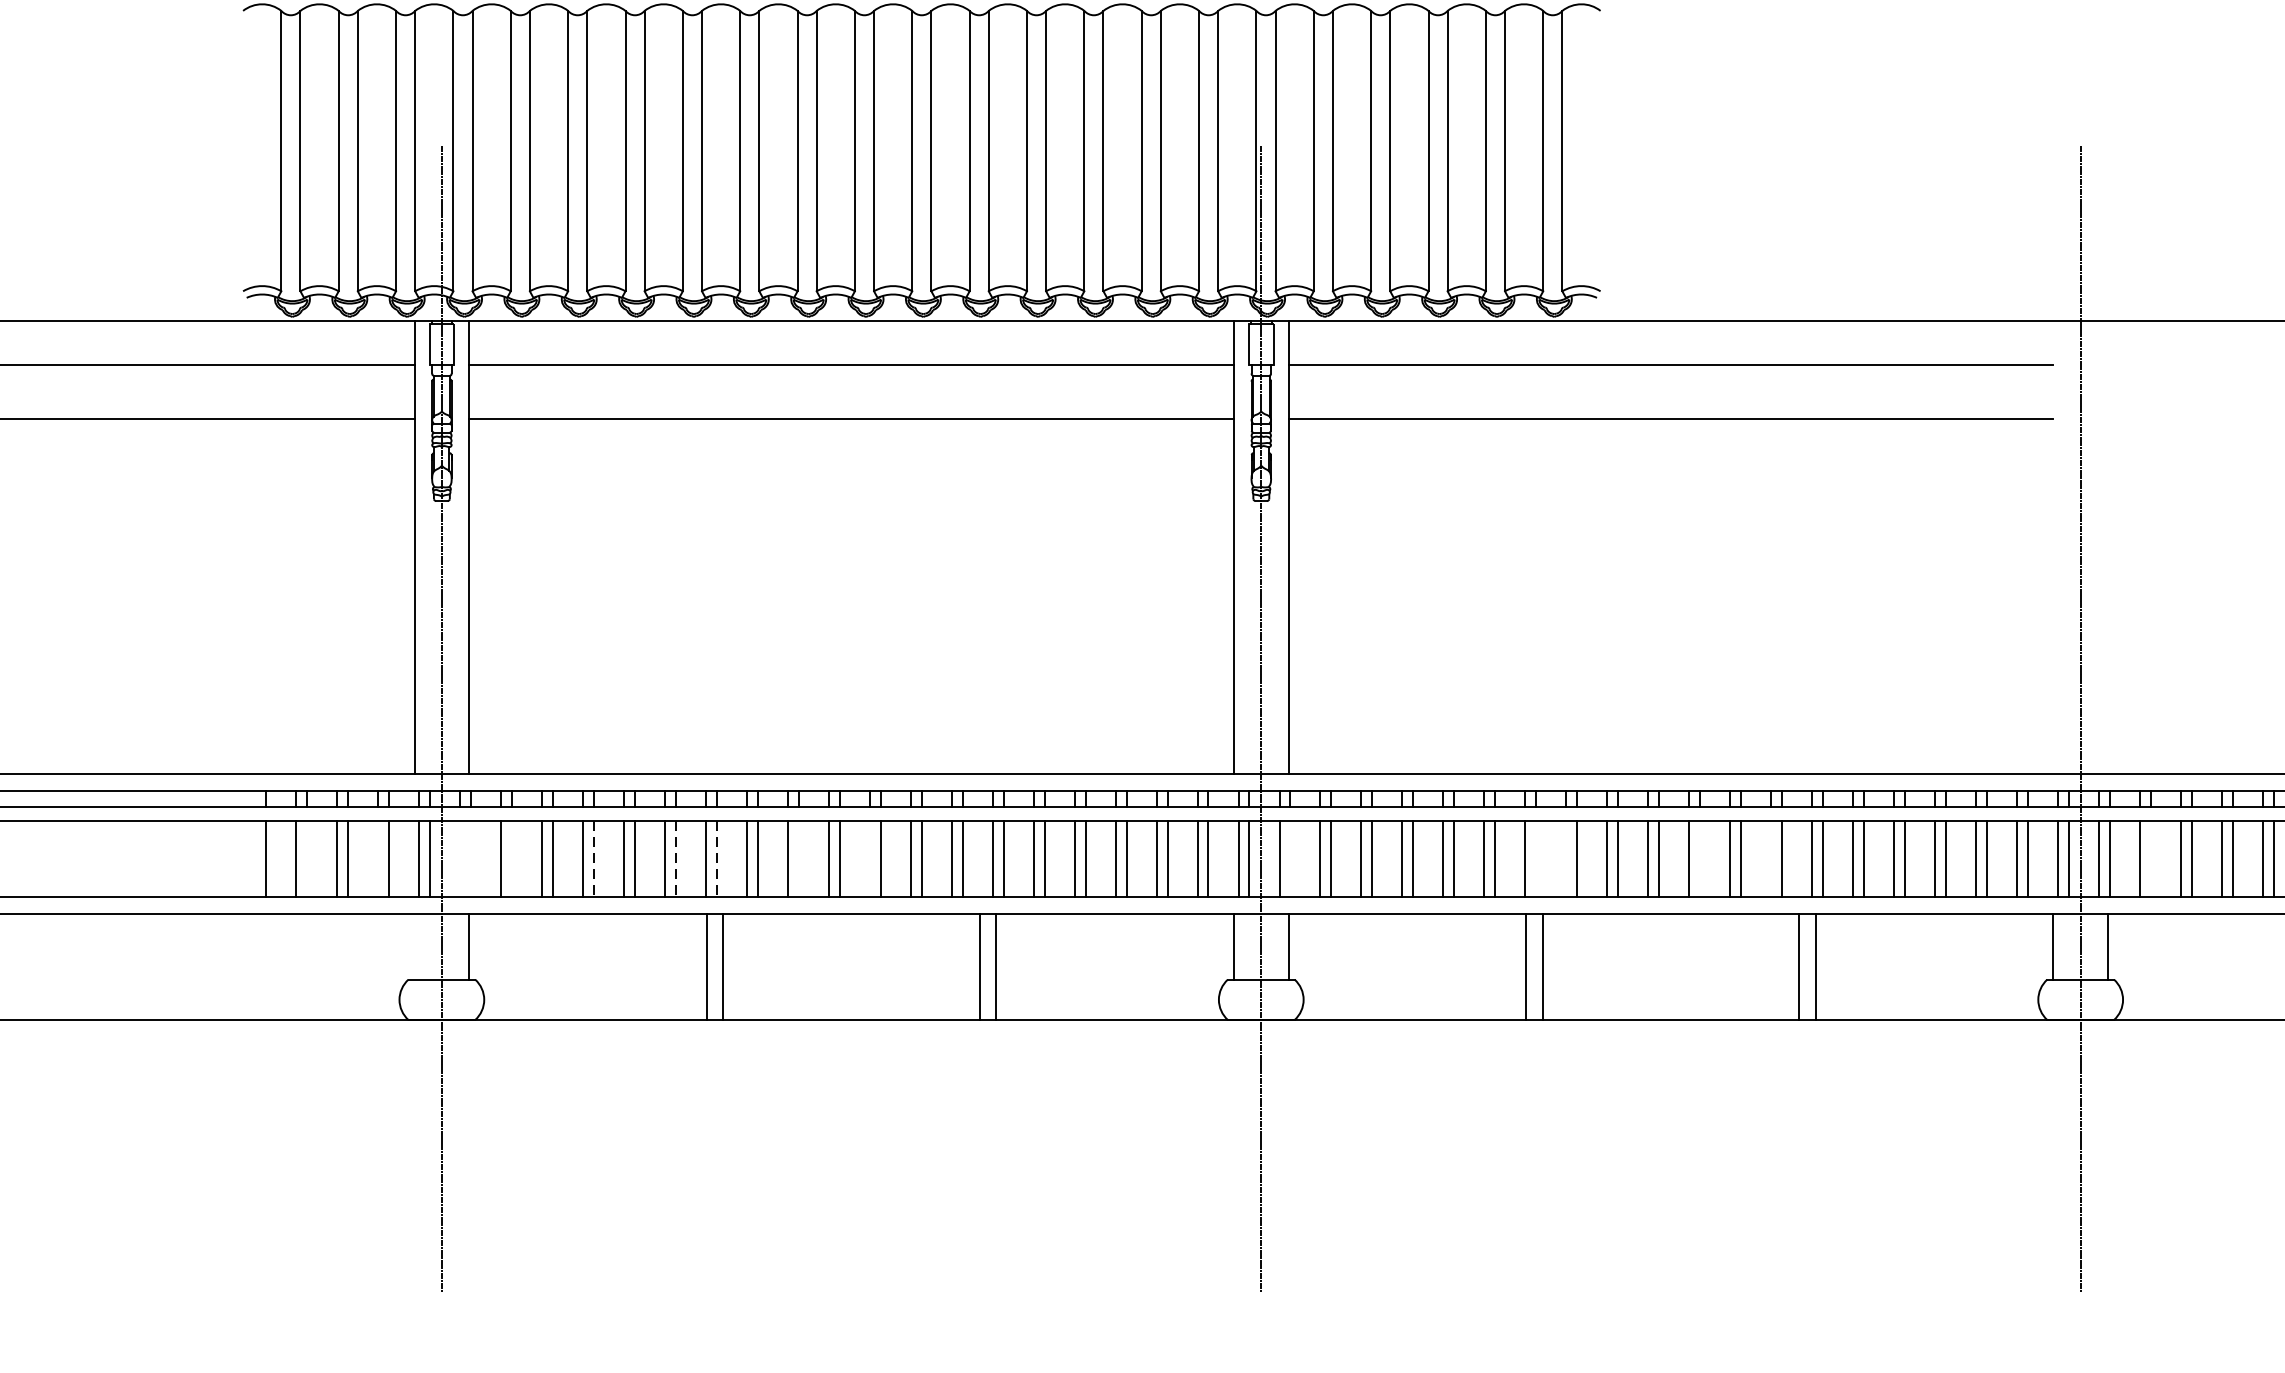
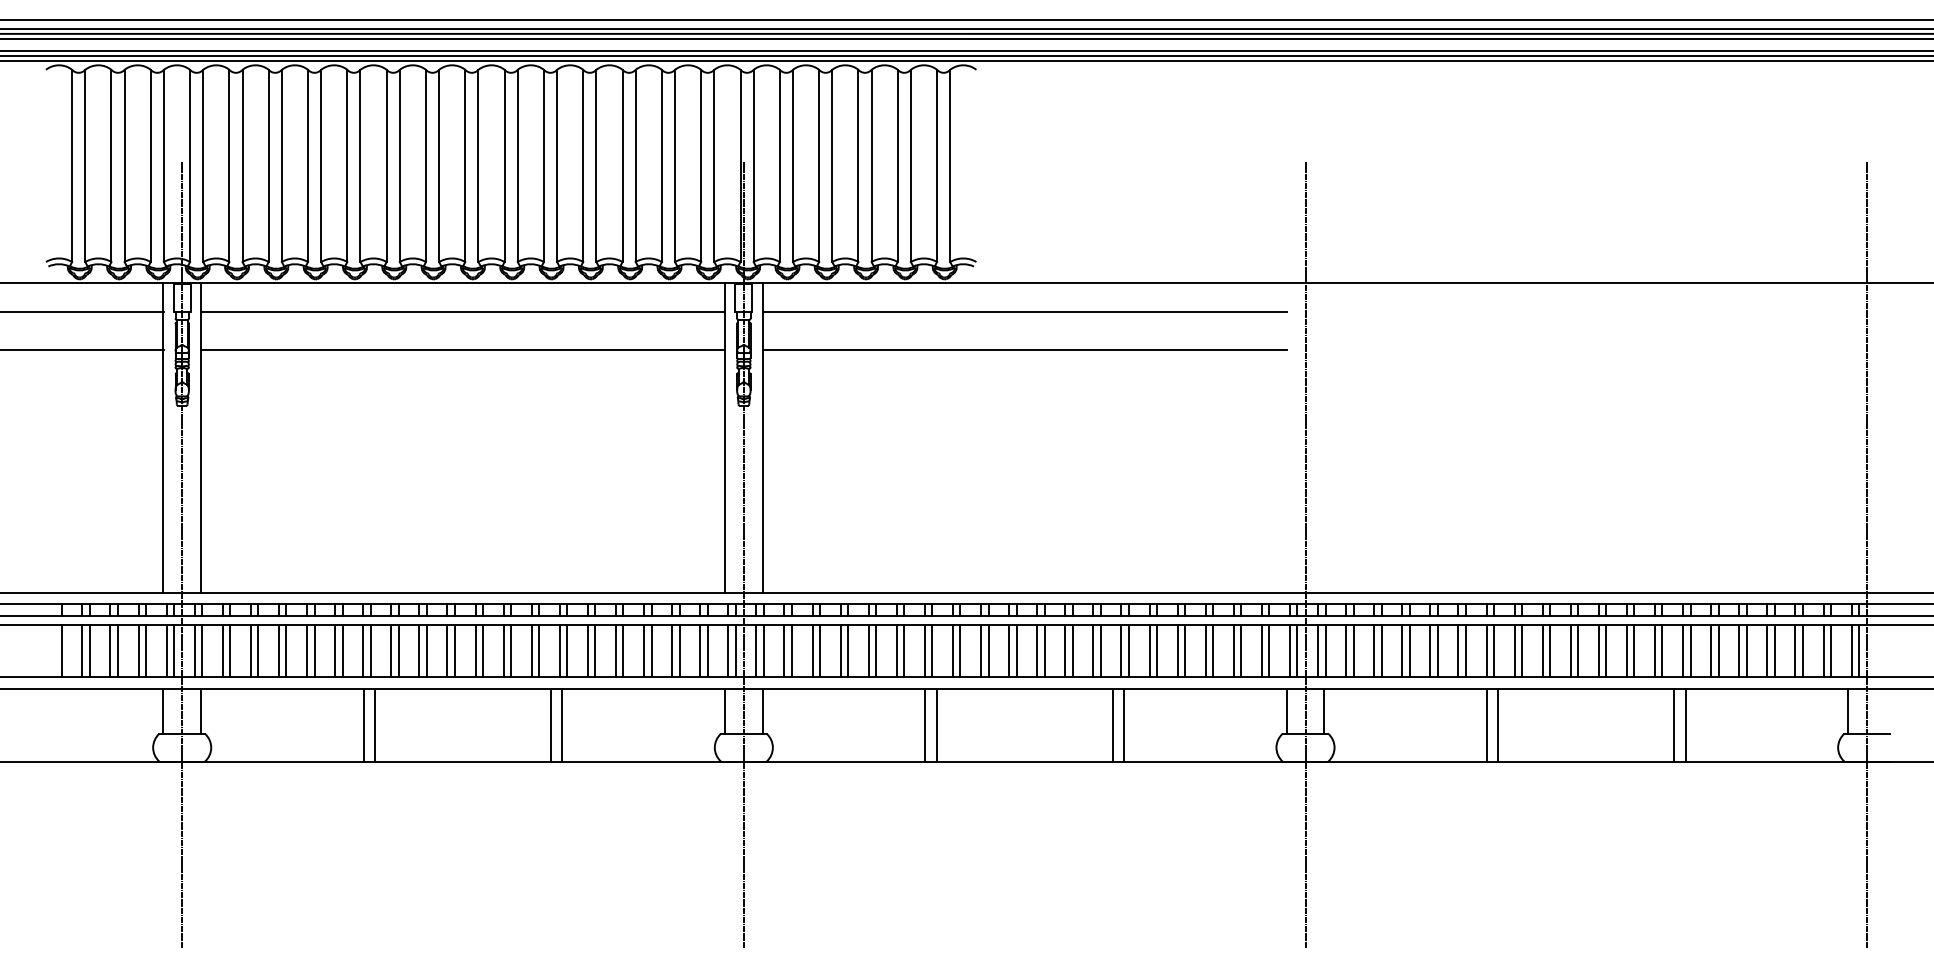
line: (306, 858) -> (89, 650), added
line: (378, 858) -> (138, 650), added
line: (459, 858) -> (194, 650), added
line: (471, 858) -> (202, 650), added
line: (512, 858) -> (230, 650), added
line: (798, 858) -> (426, 650), added
line: (869, 858) -> (475, 650), added
line: (1289, 858) -> (763, 650), added
line: (1536, 858) -> (932, 650), added
line: (1565, 858) -> (952, 650), added
line: (1699, 858) -> (1044, 650), added
line: (1771, 858) -> (1093, 650), added
line: (2150, 858) -> (1353, 650), added
line: (594, 859) -> (286, 651), dashed -> solid
line: (675, 859) -> (342, 651), dashed -> solid
line: (716, 859) -> (370, 651), dashed -> solid
line: (414, 945) -> (163, 710), added

